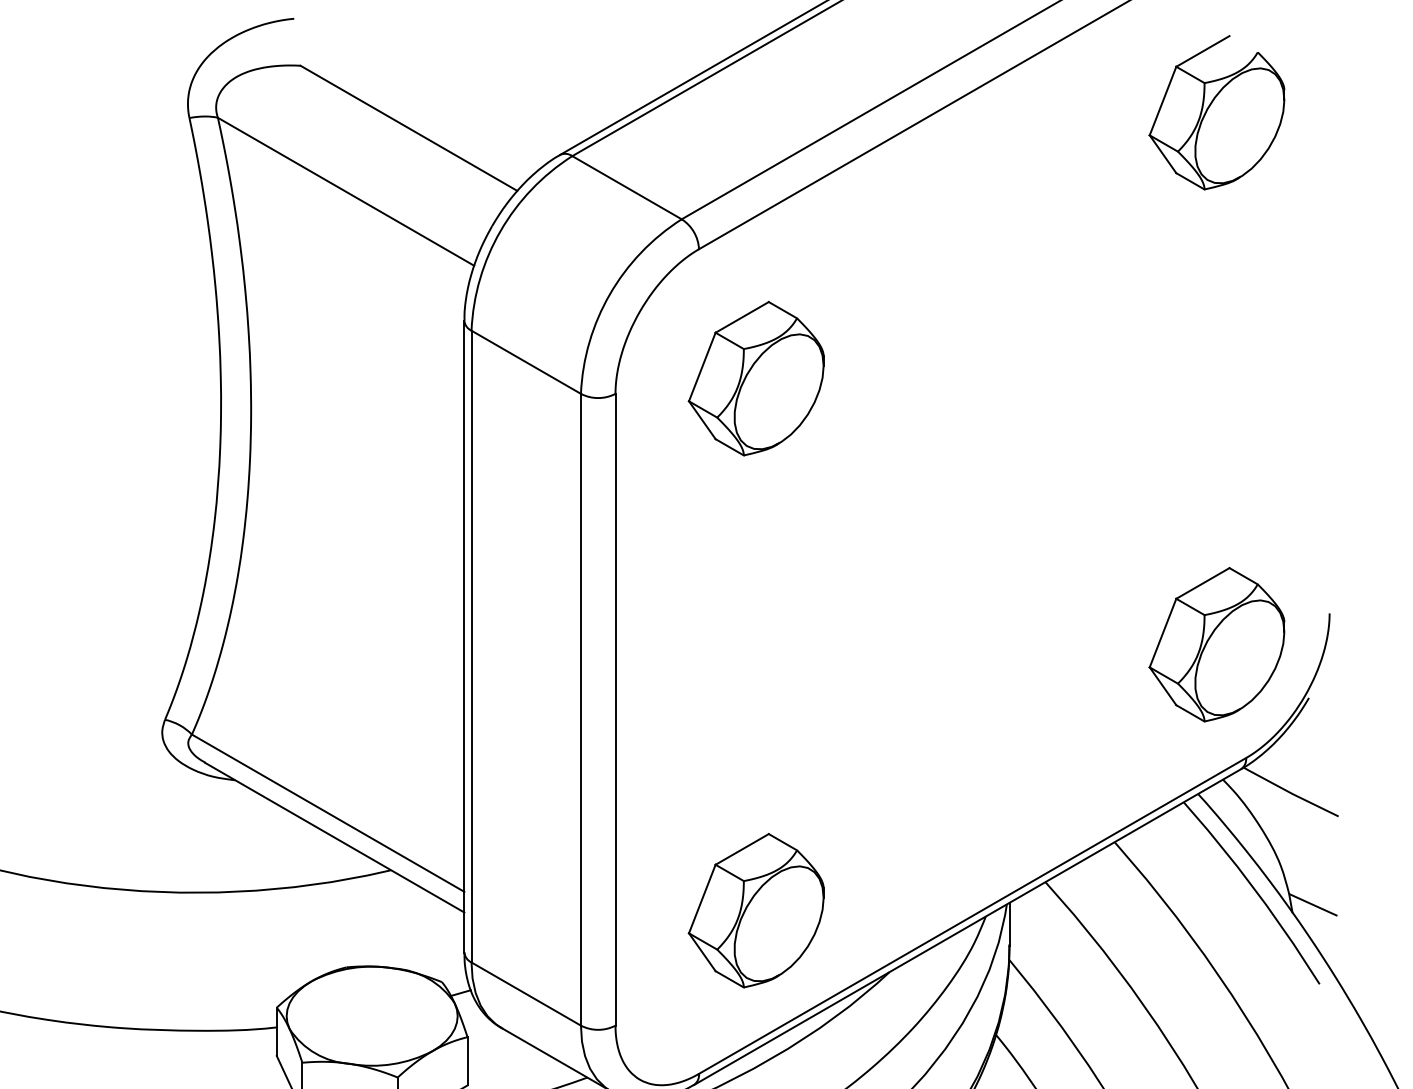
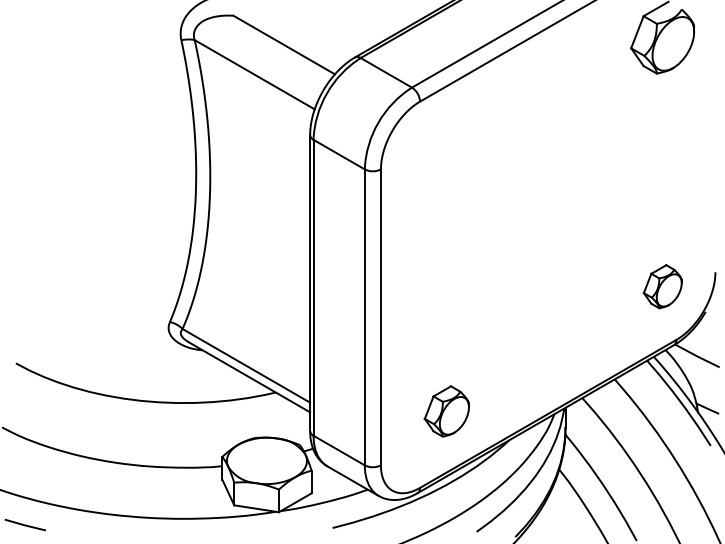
part: (755, 379) -> (446, 162), removed
part: (1216, 643) -> (662, 286), size x0.6
part: (755, 910) -> (446, 411), size x0.7

